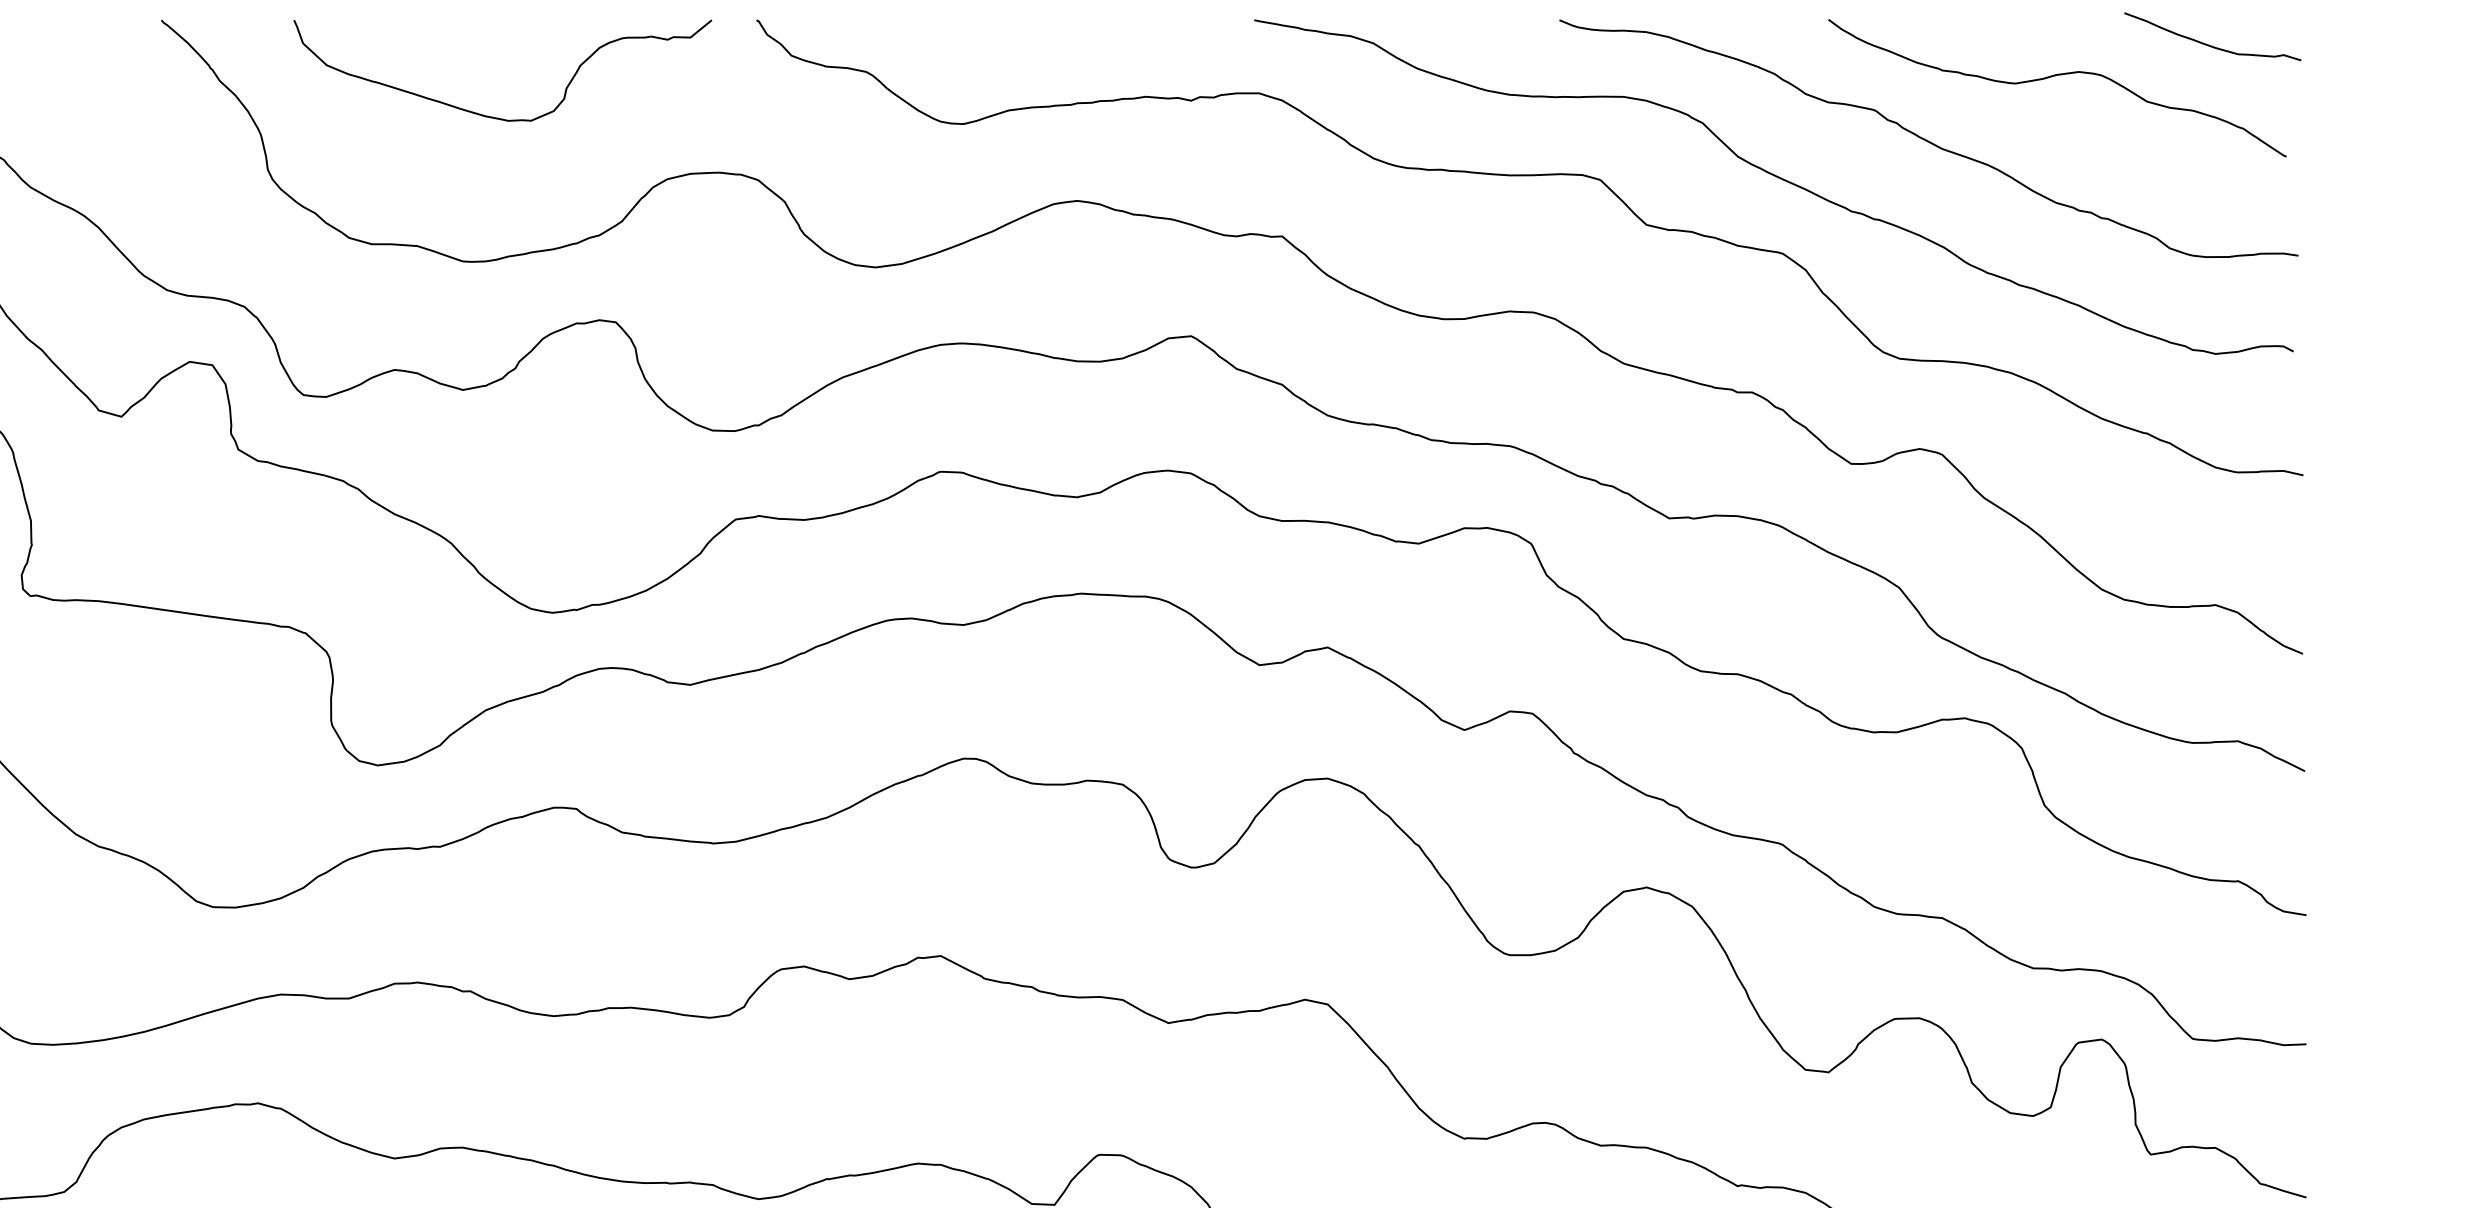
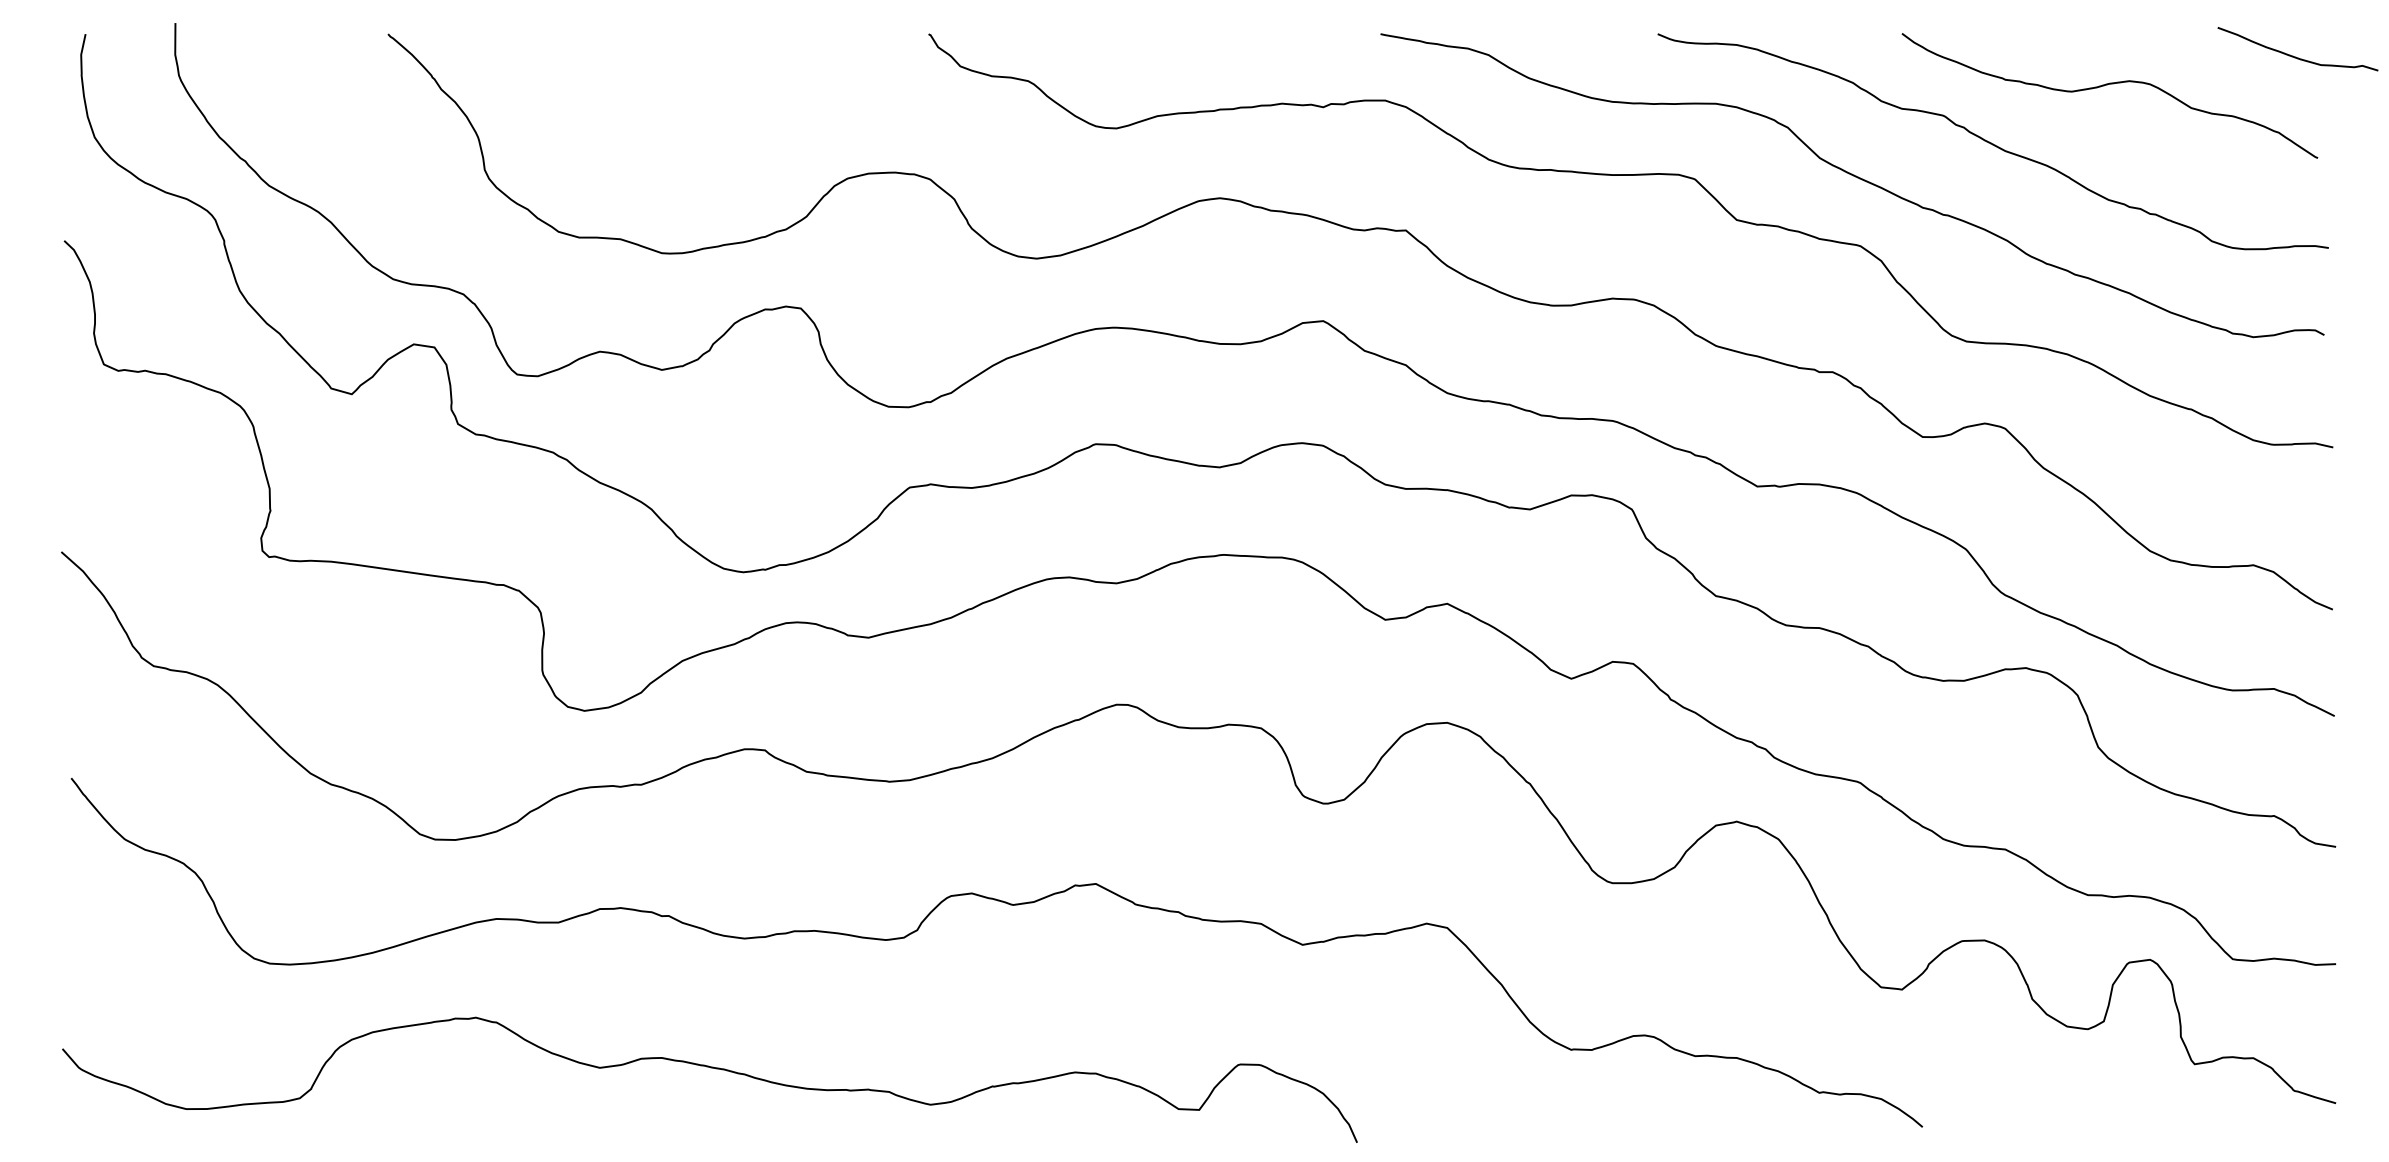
curve: (2207, 43) -> (2293, 55), moved
curve: (493, 116) -> (689, 121), removed

